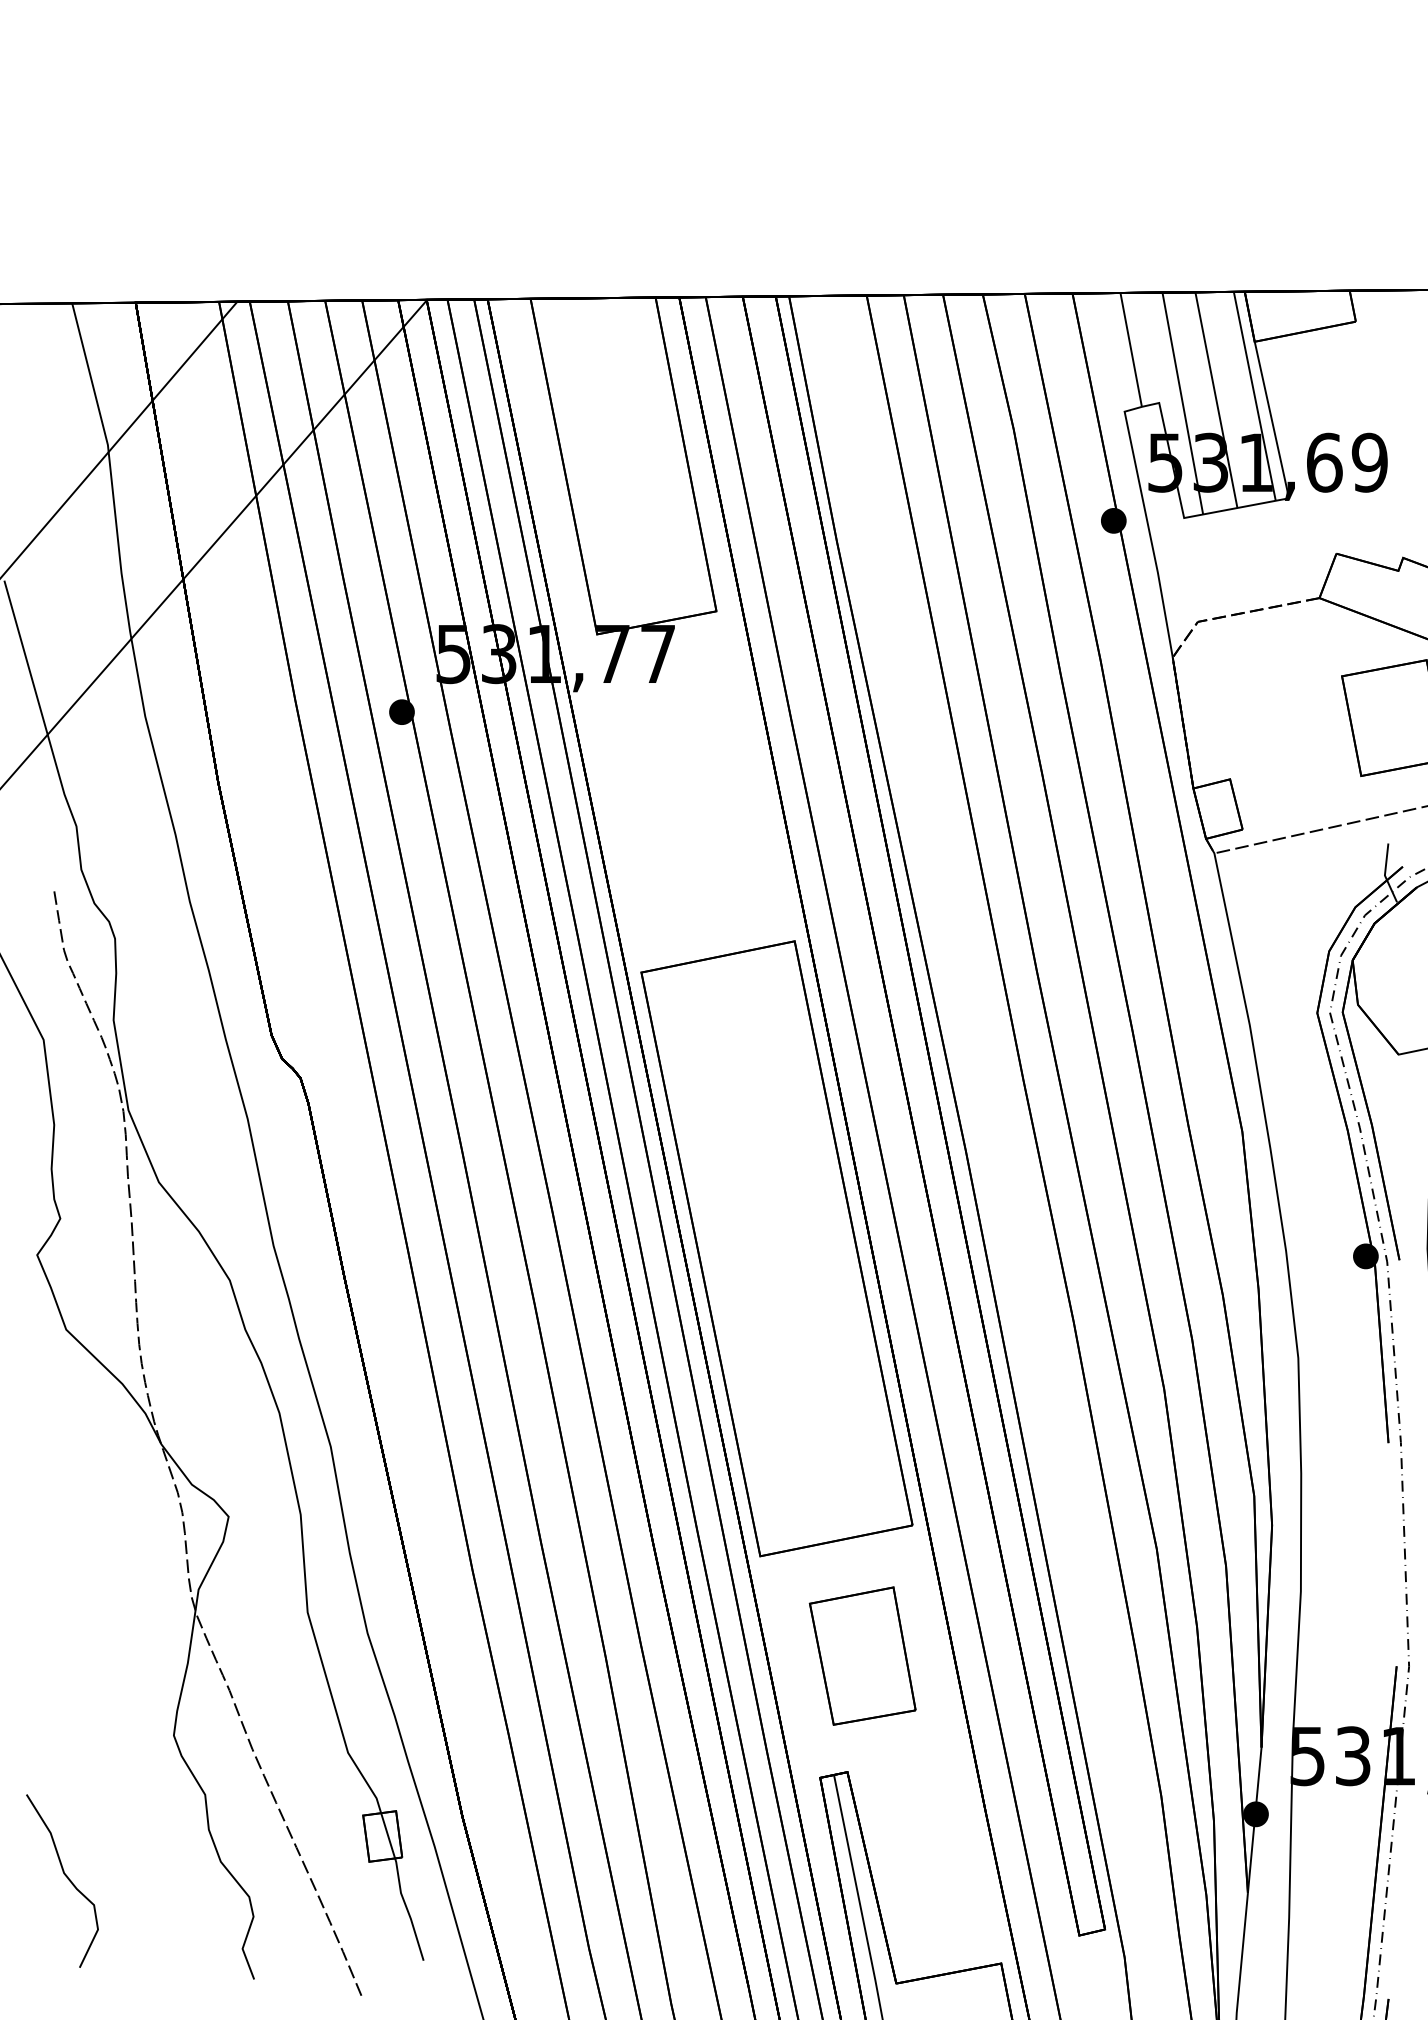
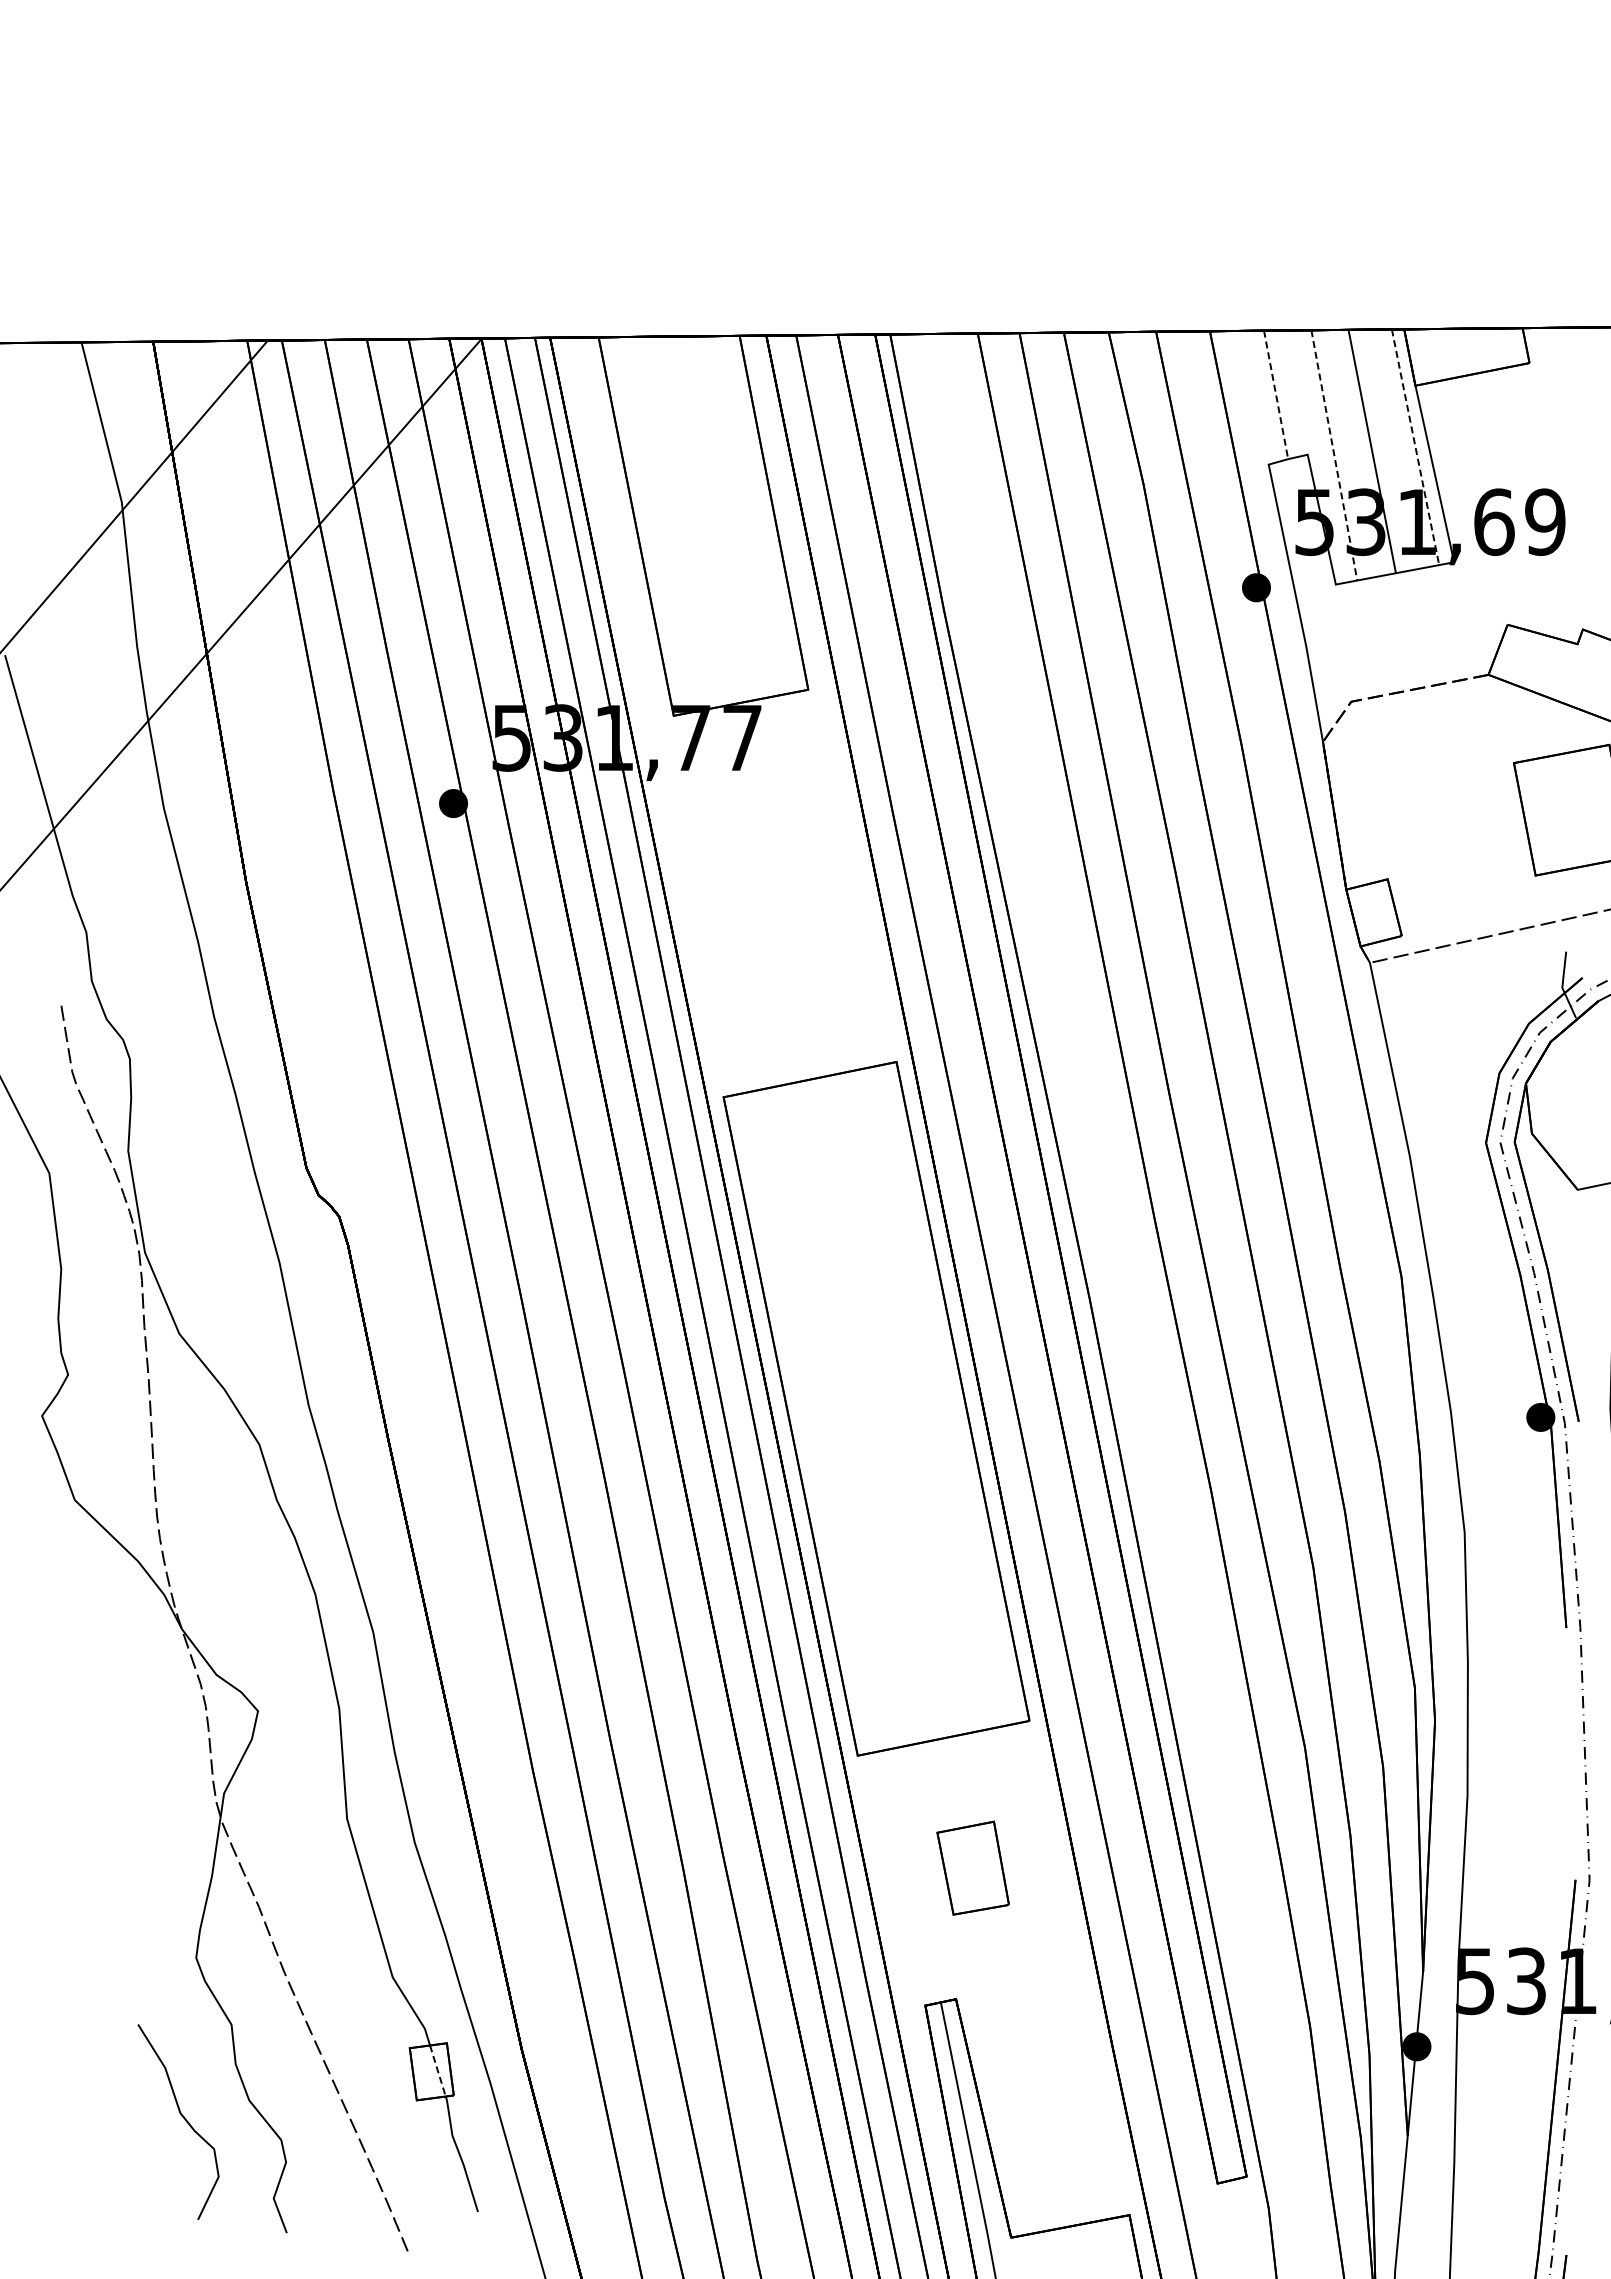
line: (1131, 349) -> (1276, 394), solid -> dashed
line: (1254, 395) -> (1415, 446), solid -> dashed
line: (1182, 402) -> (1334, 454), solid -> dashed
part: (862, 1655) -> (972, 1867), size x0.6
line: (387, 1836) -> (437, 2071), solid -> dashed
curve: (65, 1876) -> (182, 2117), moved

